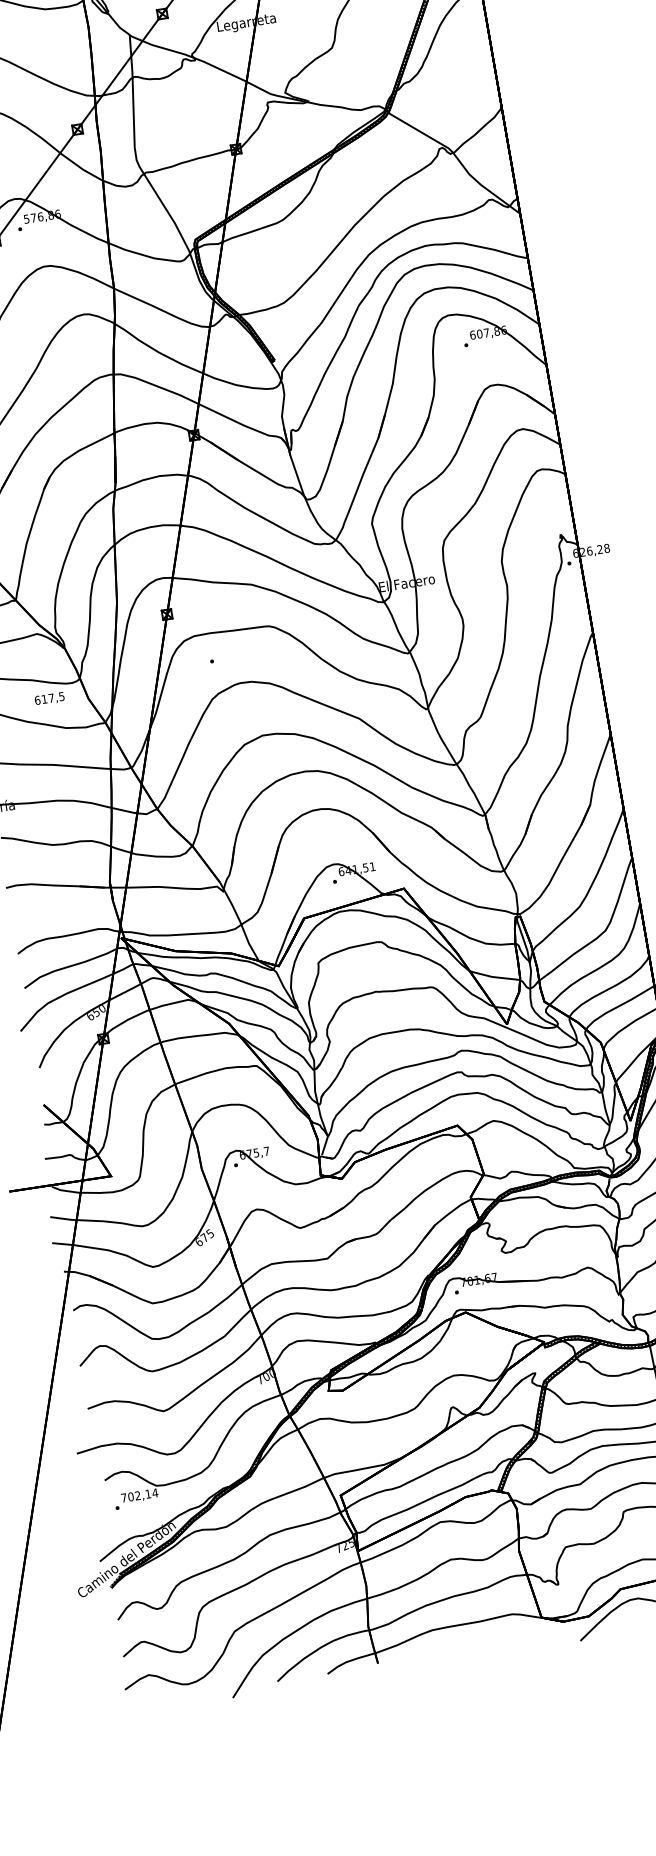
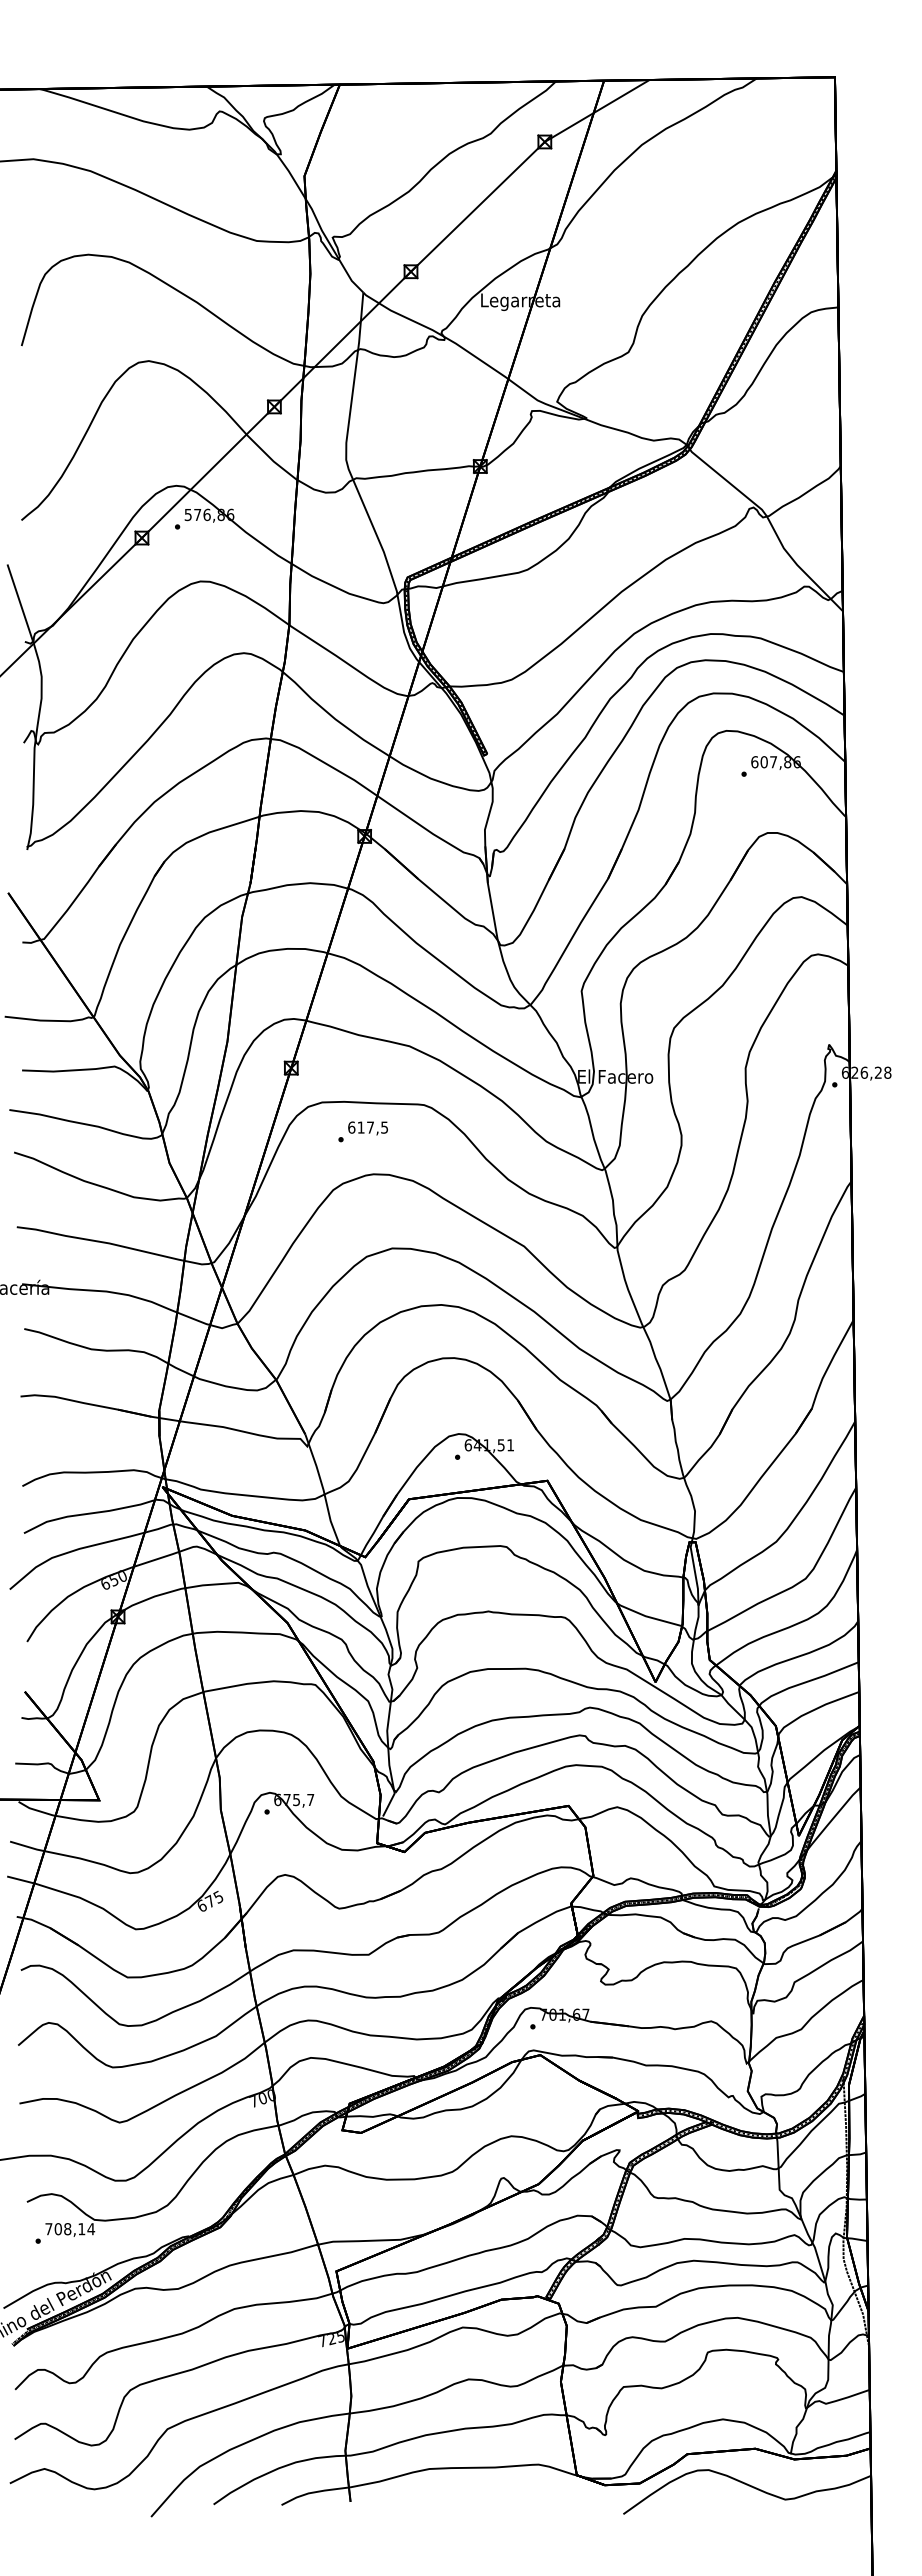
text: (49, 699) -> (367, 1128), moved
text: (137, 1496) -> (67, 2229), 702,14 -> 708,14

